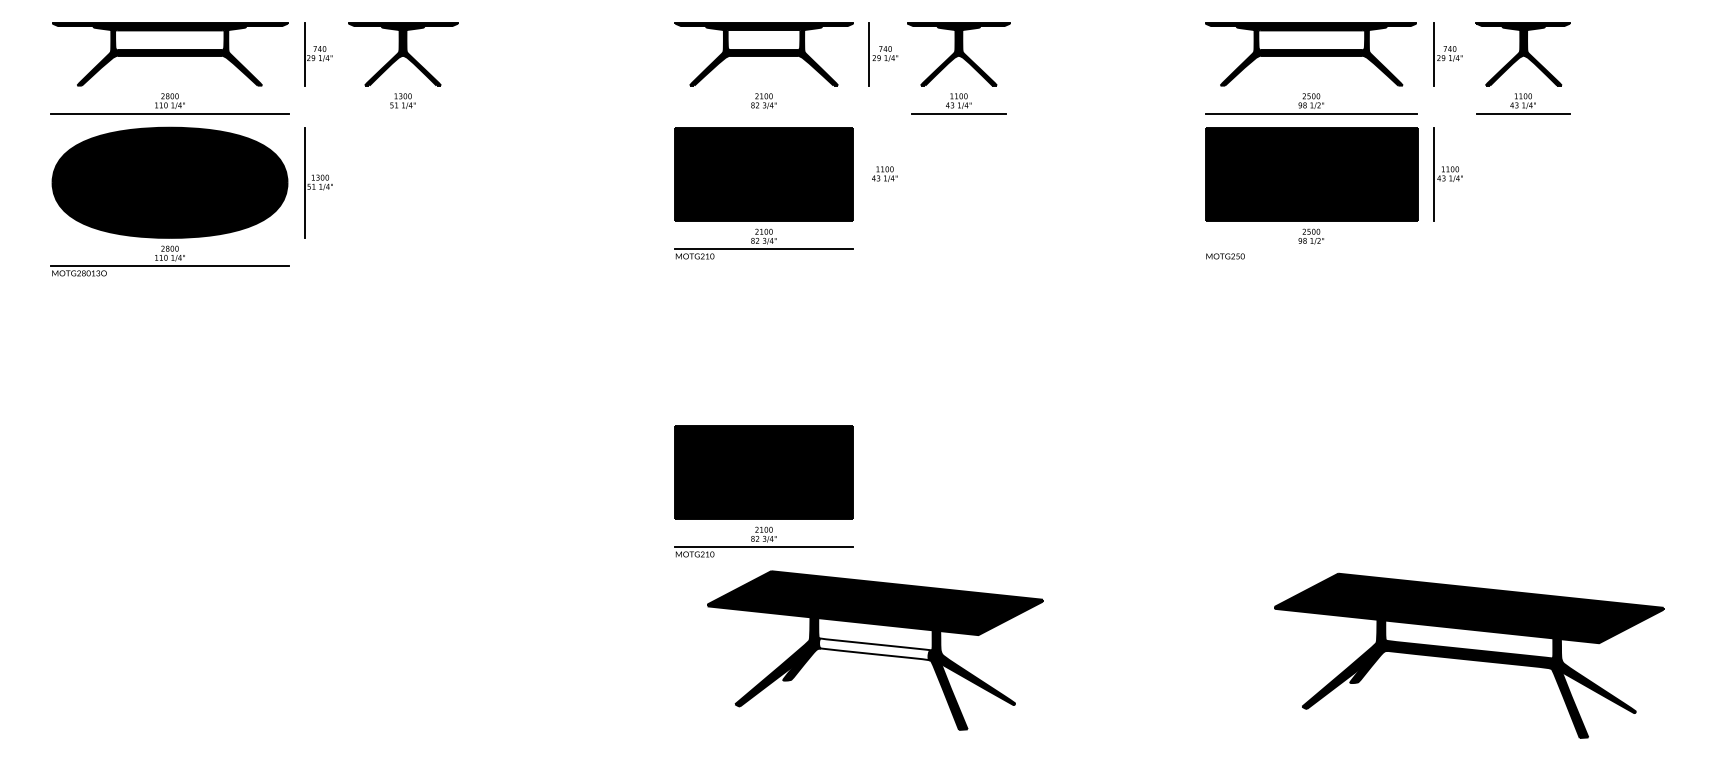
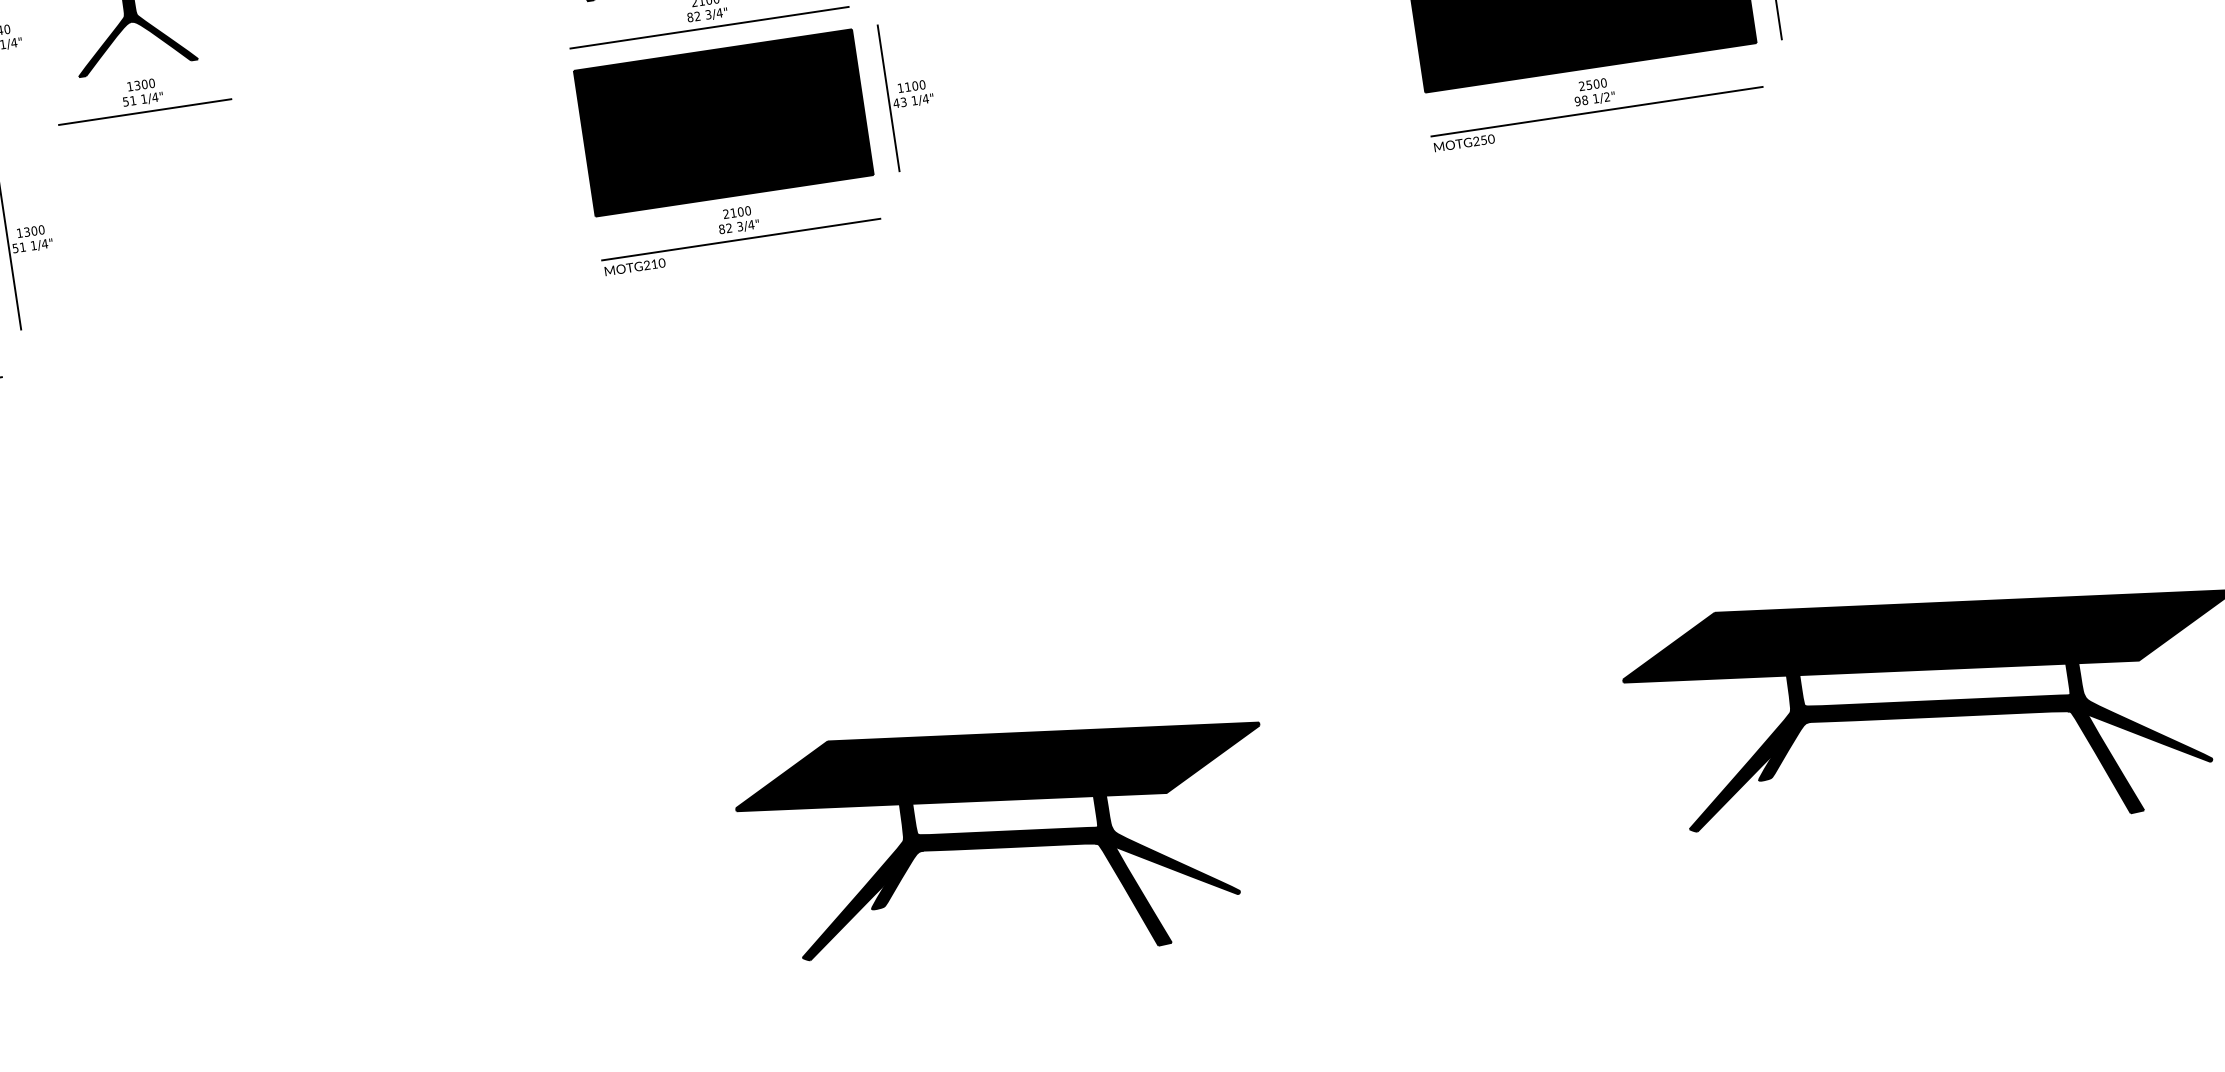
line: (402, 113) -> (144, 111), added
line: (763, 113) -> (708, 27), added
line: (869, 174) -> (888, 98), added
line: (1311, 249) -> (1597, 112), added
part: (763, 491) -> (797, 618), removed
fill: (874, 649) -> (1007, 839), added

